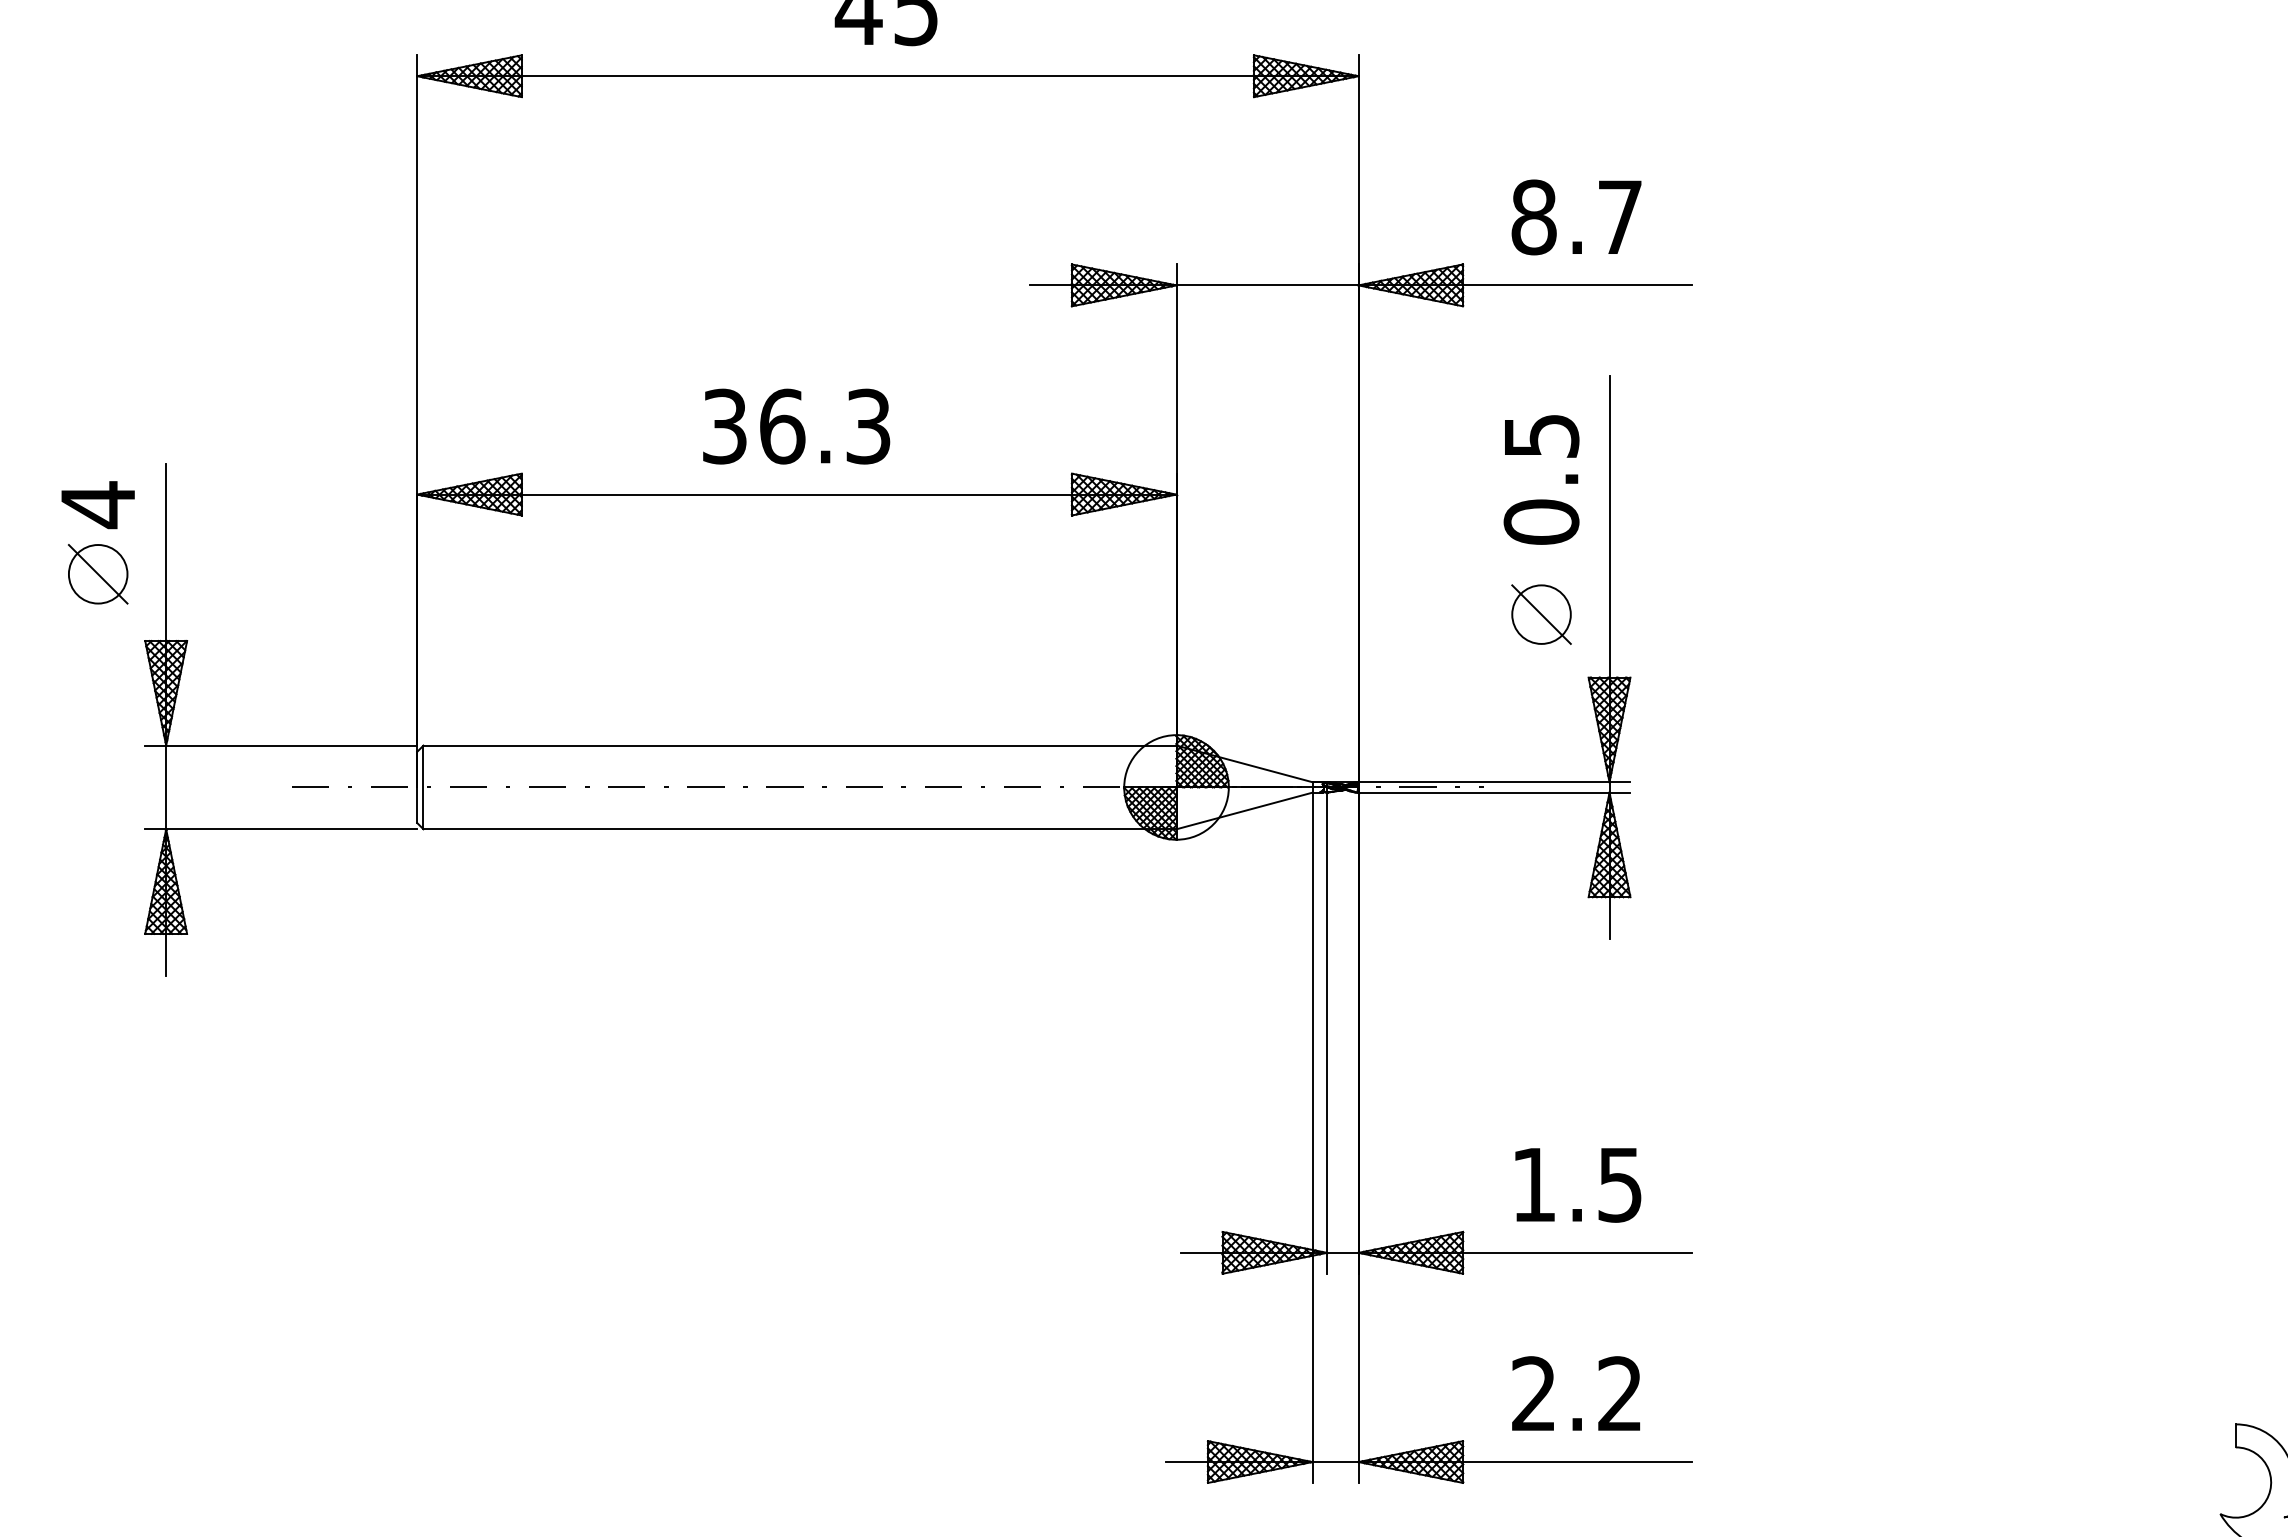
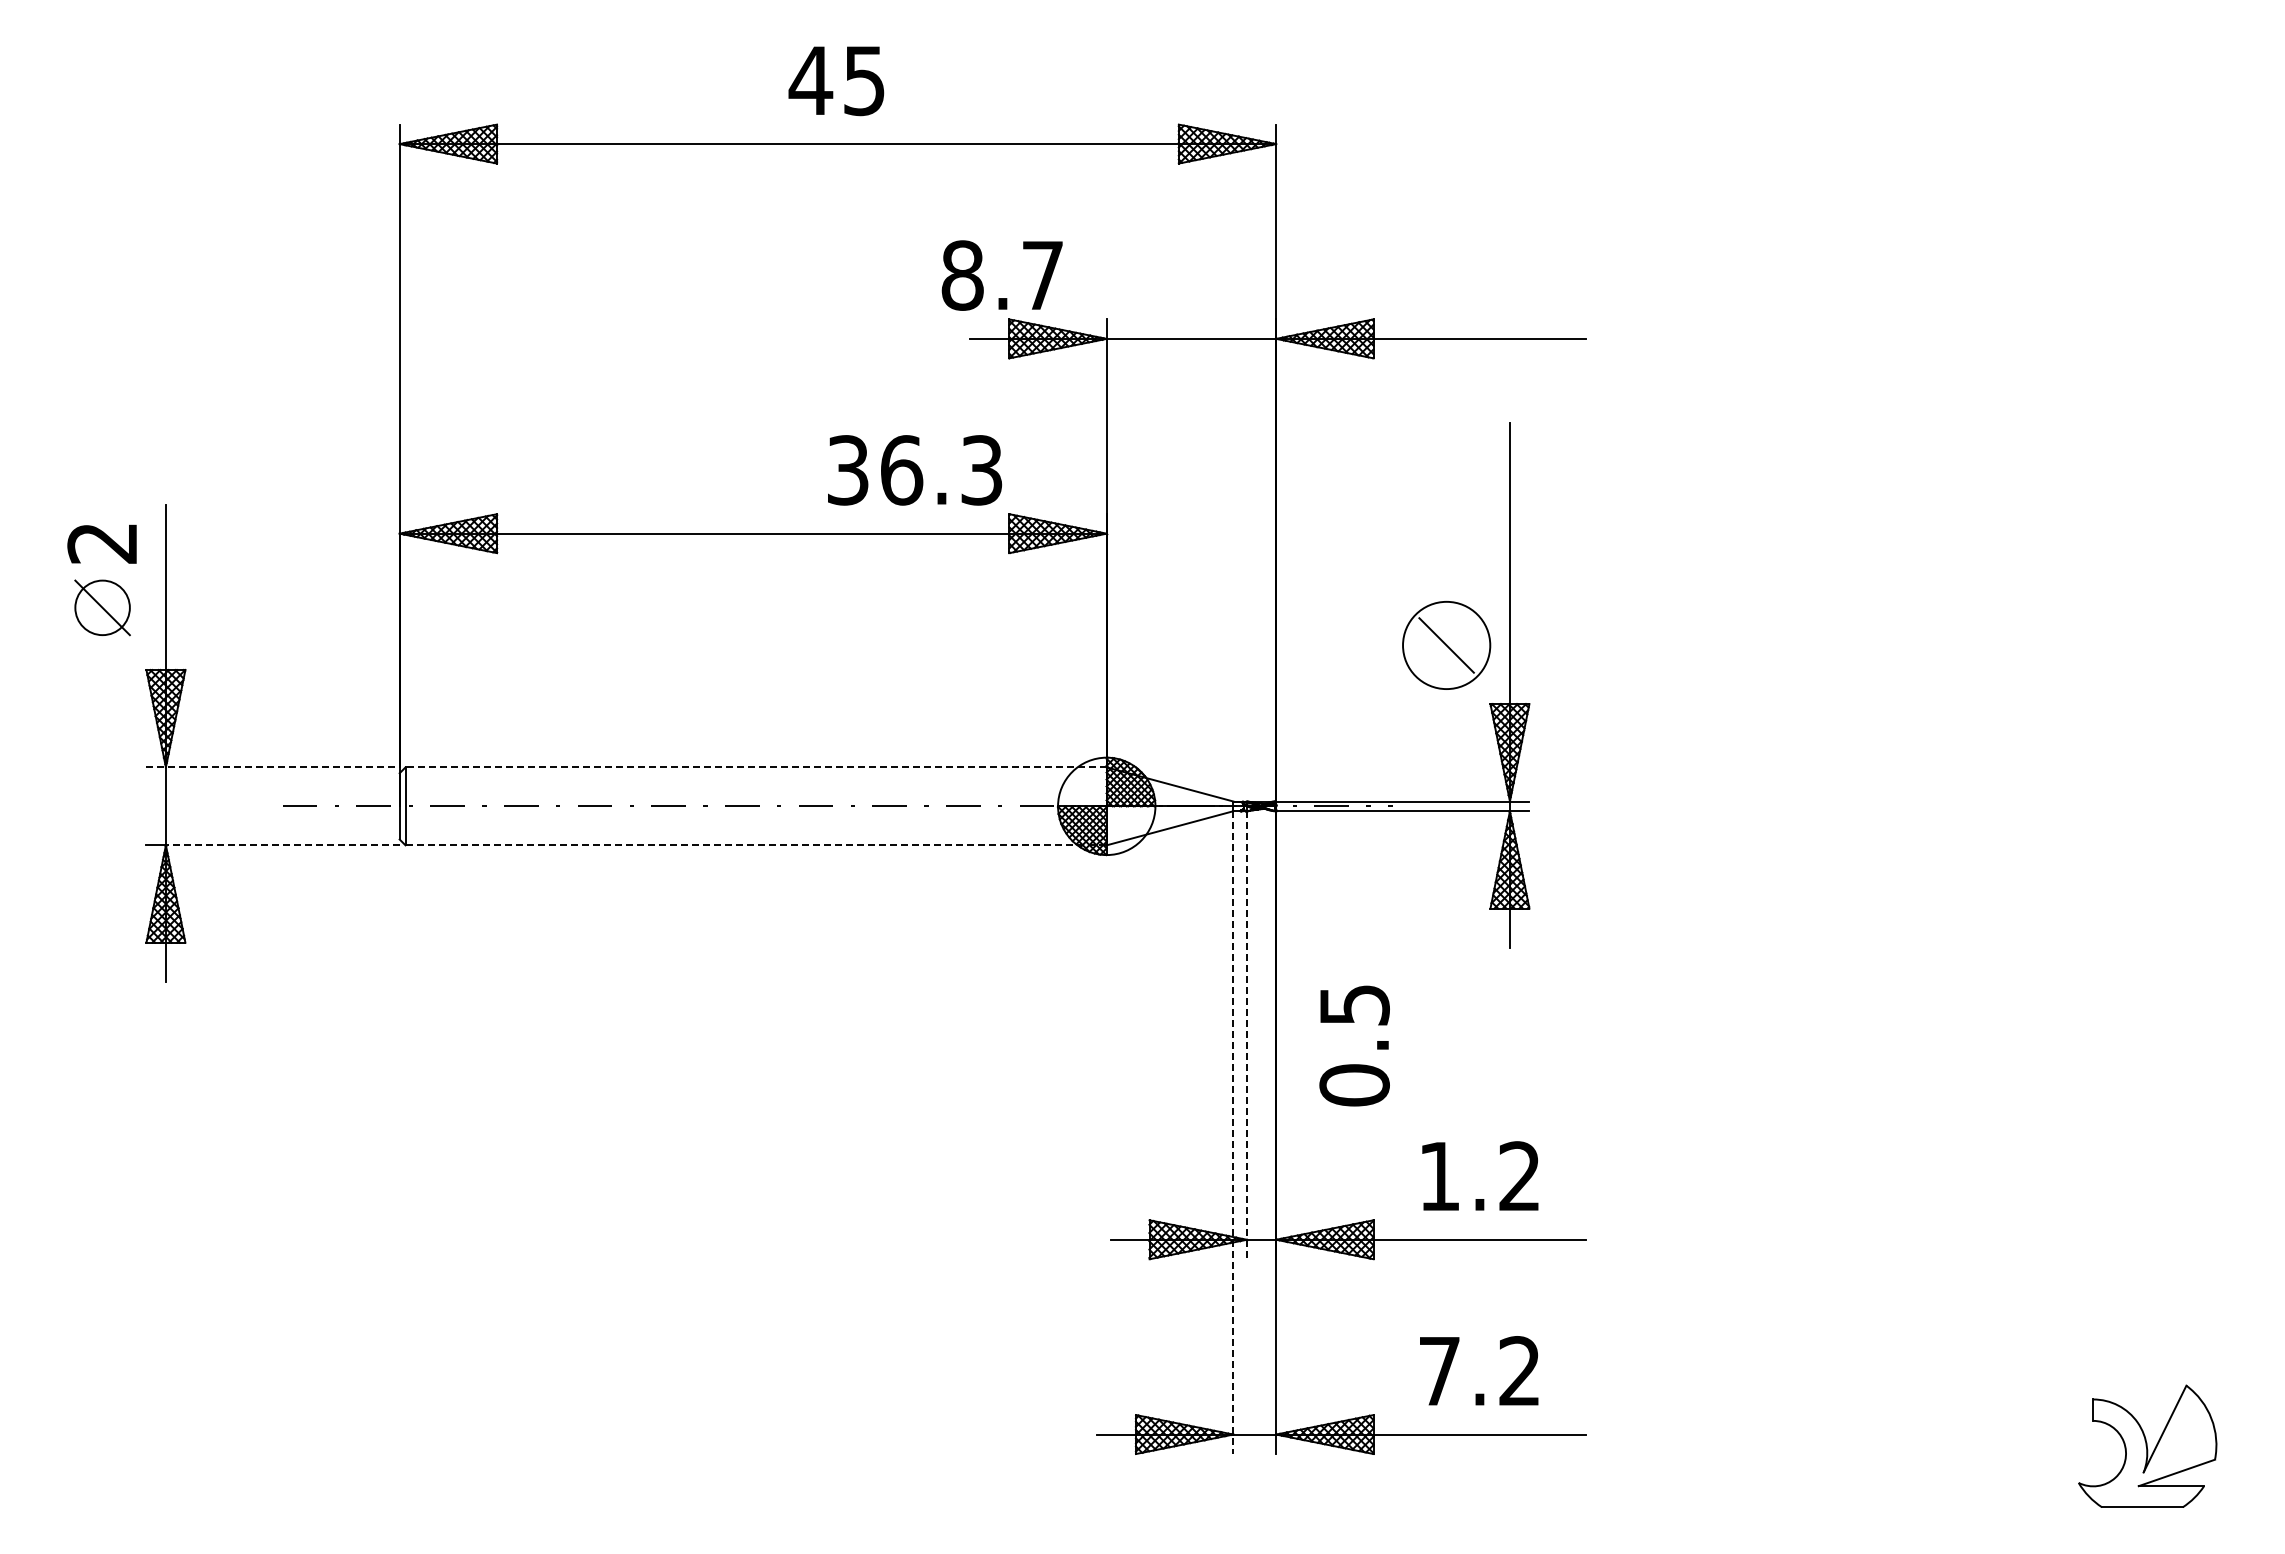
text: (1575, 217) -> (1001, 275), moved
text: (797, 426) -> (915, 470), moved
text: (1541, 479) -> (1354, 1045), moved
text: (96, 505) -> (101, 543), 4 -> 2
circle: (1541, 614) -> (1446, 645), size x1.6
line: (281, 745) -> (273, 767), solid -> dashed
line: (800, 745) -> (756, 767), solid -> dashed
line: (291, 829) -> (282, 845), solid -> dashed
line: (800, 829) -> (756, 845), solid -> dashed
line: (1327, 1033) -> (1247, 1035), solid -> dashed
line: (1312, 1138) -> (1233, 1133), solid -> dashed
text: (1619, 1184) -> (1519, 1176), 1.5 -> 1.2
text: (1533, 1393) -> (1439, 1370), 2.2 -> 7.2

